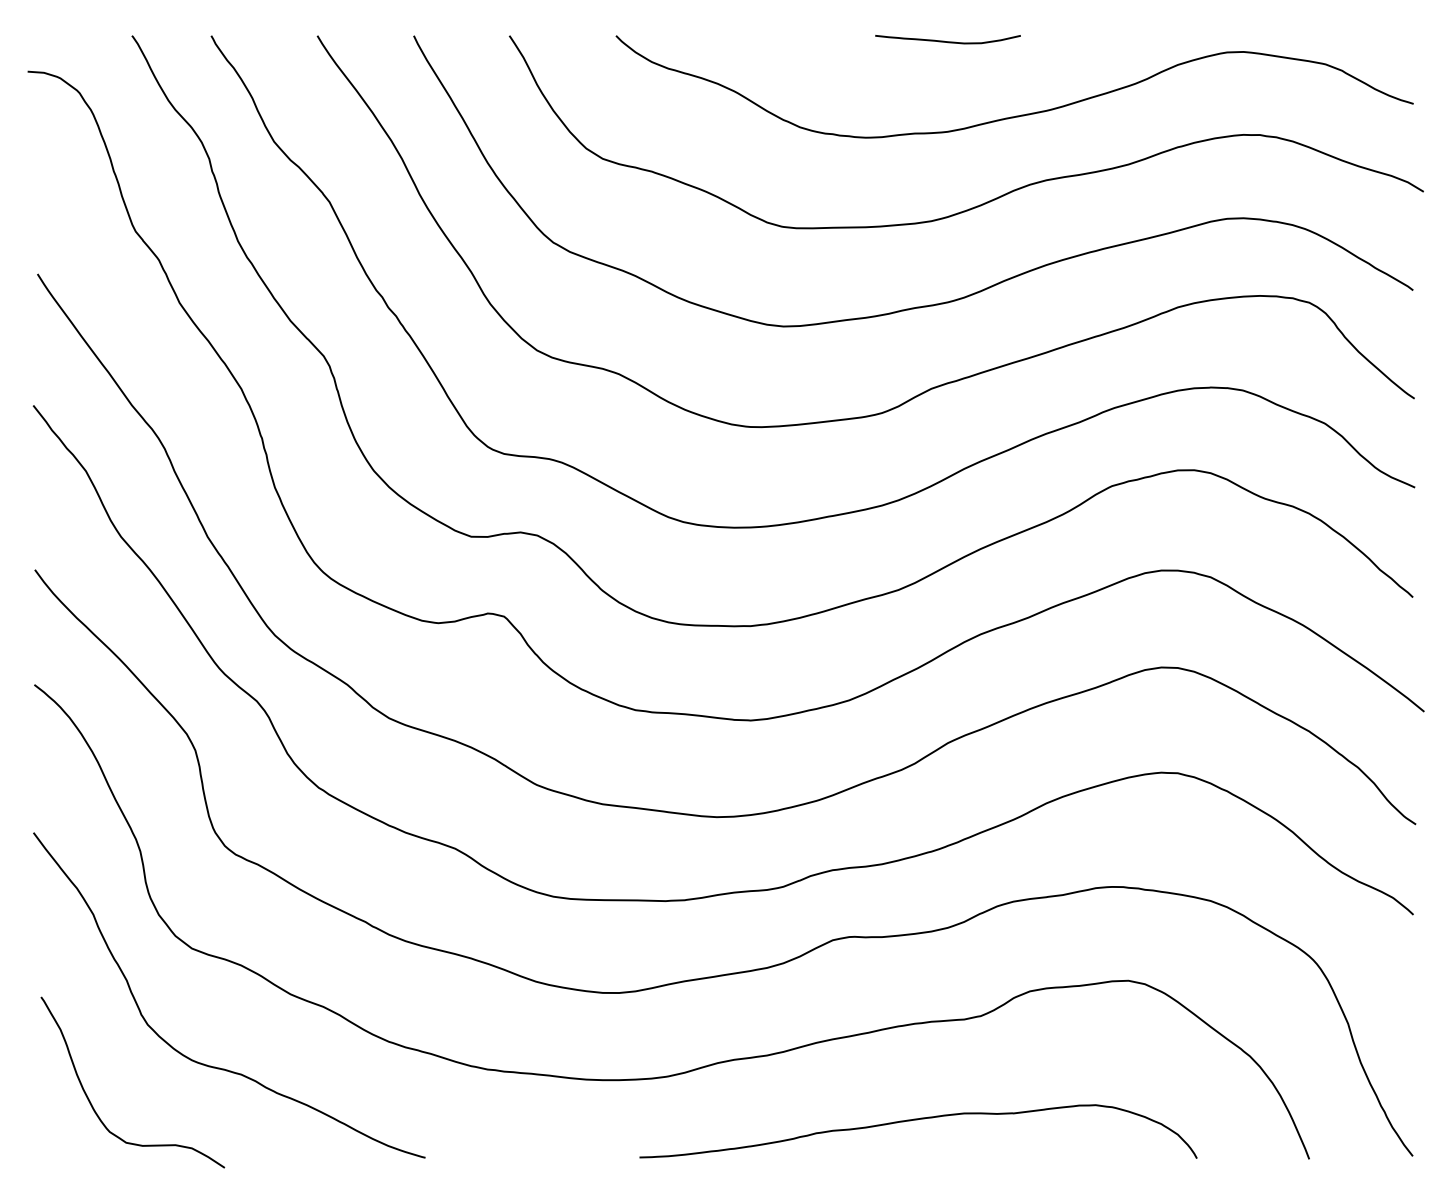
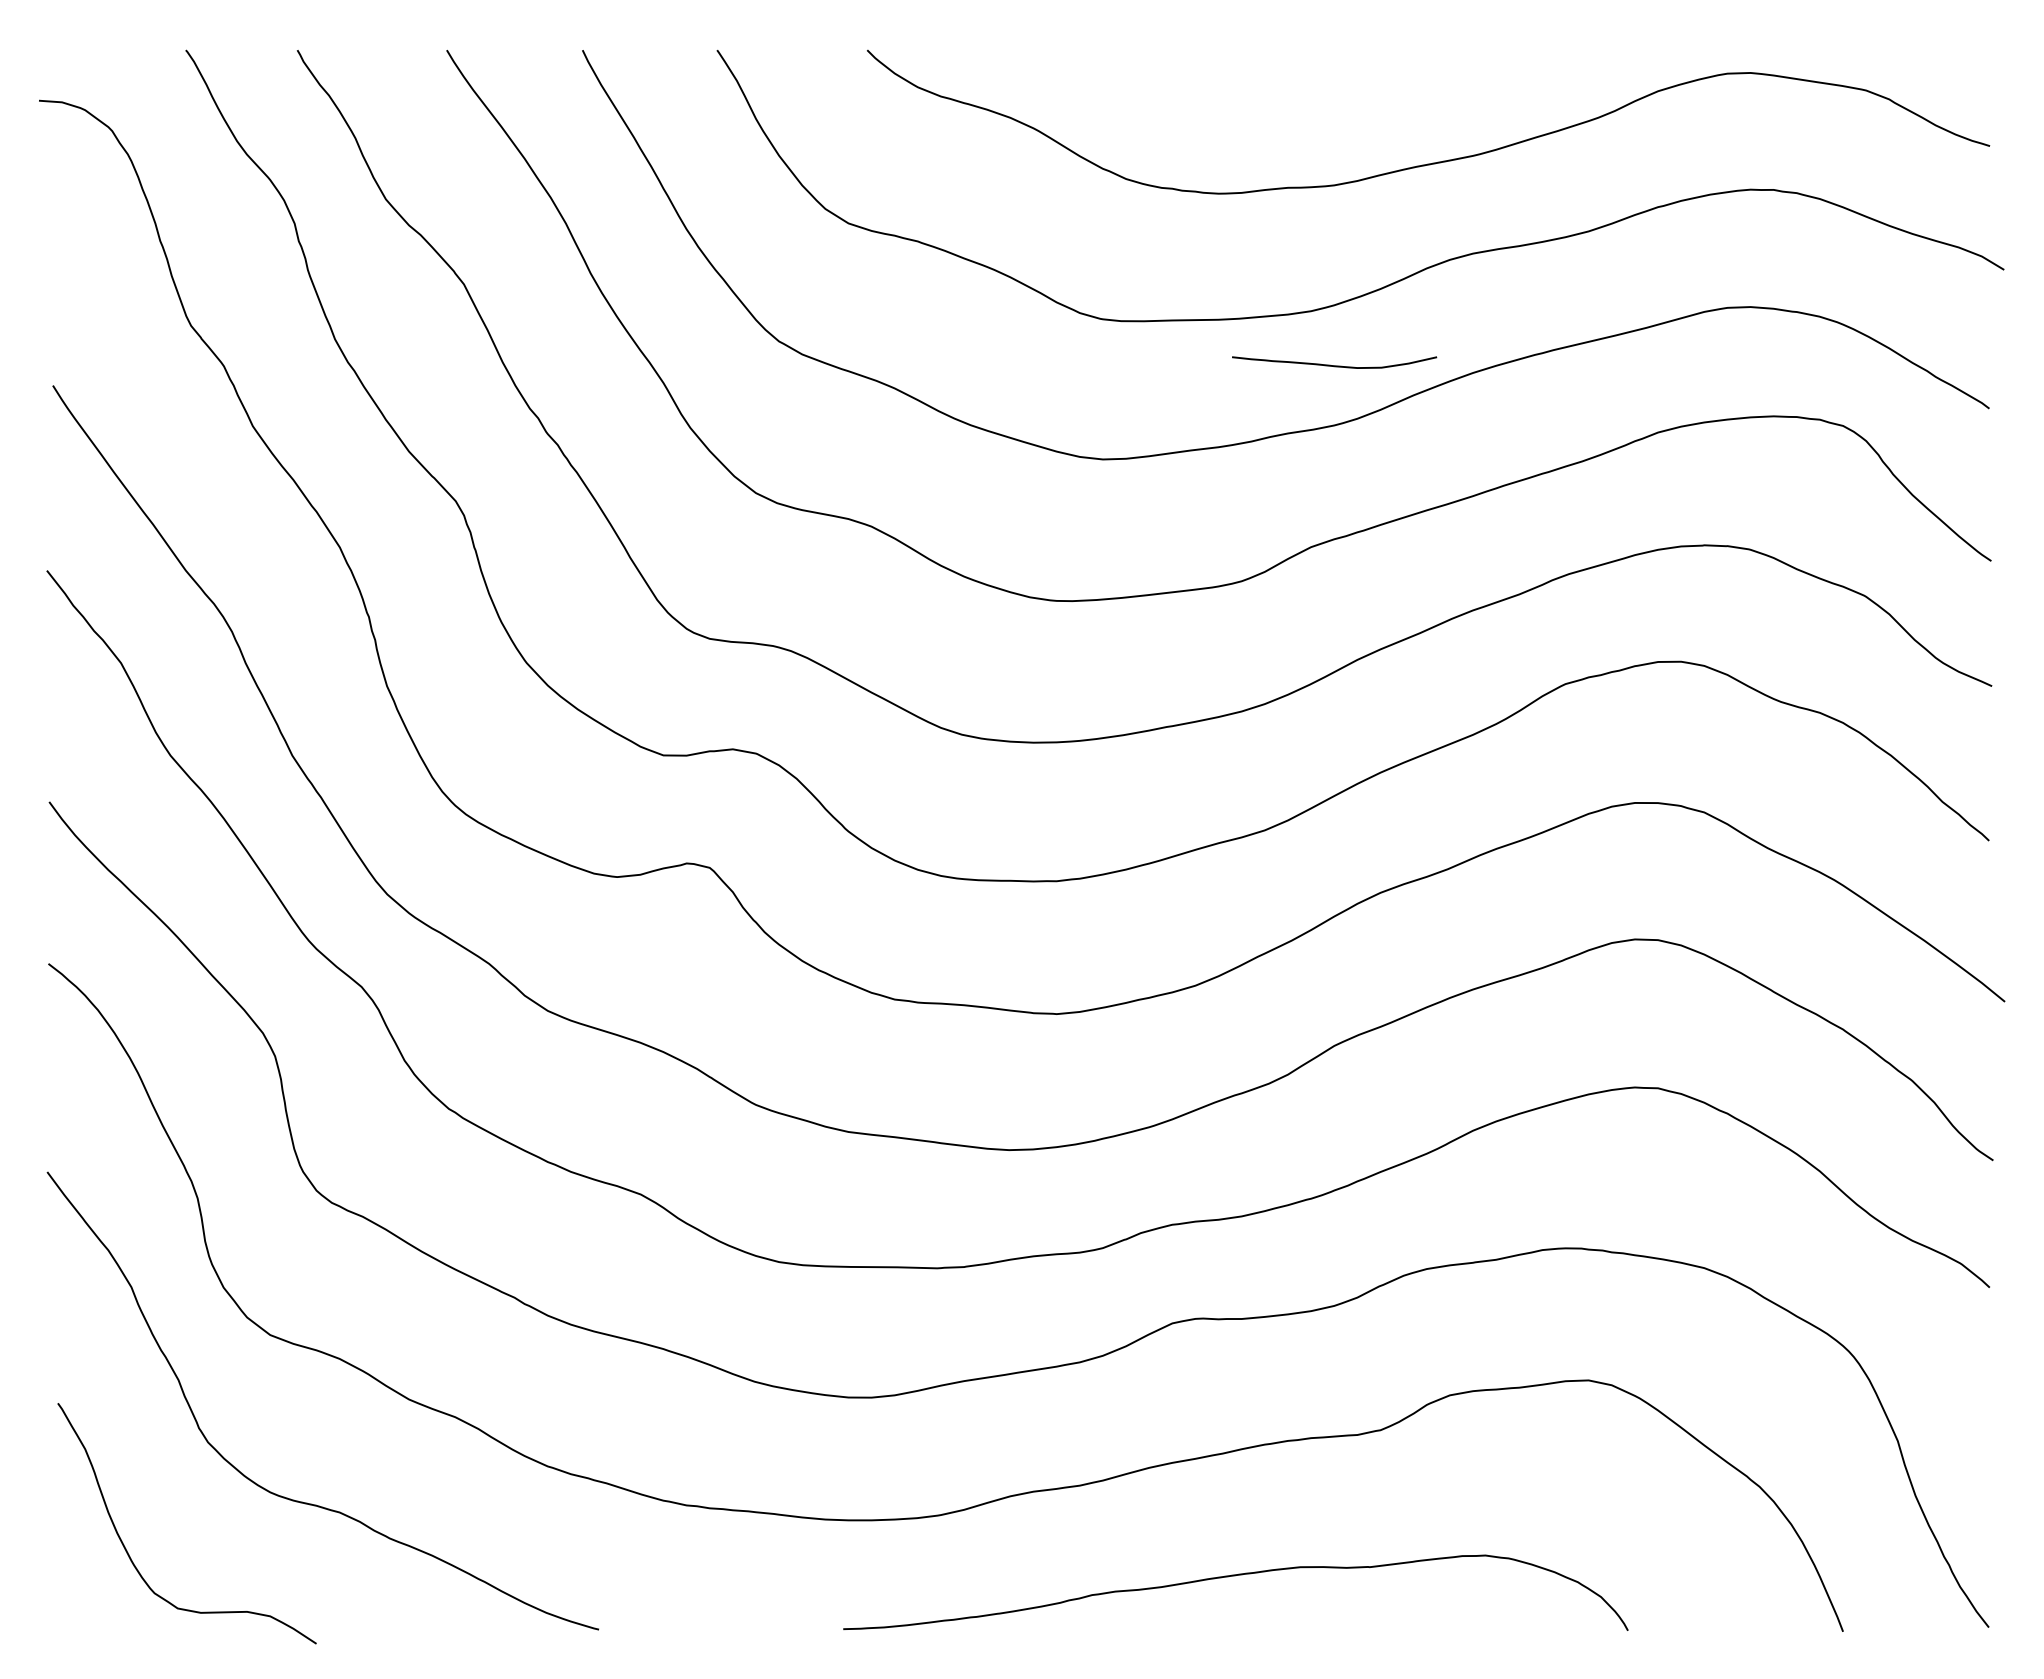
curve: (948, 41) -> (1334, 365), moved
curve: (918, 1120) -> (1235, 1576), moved

